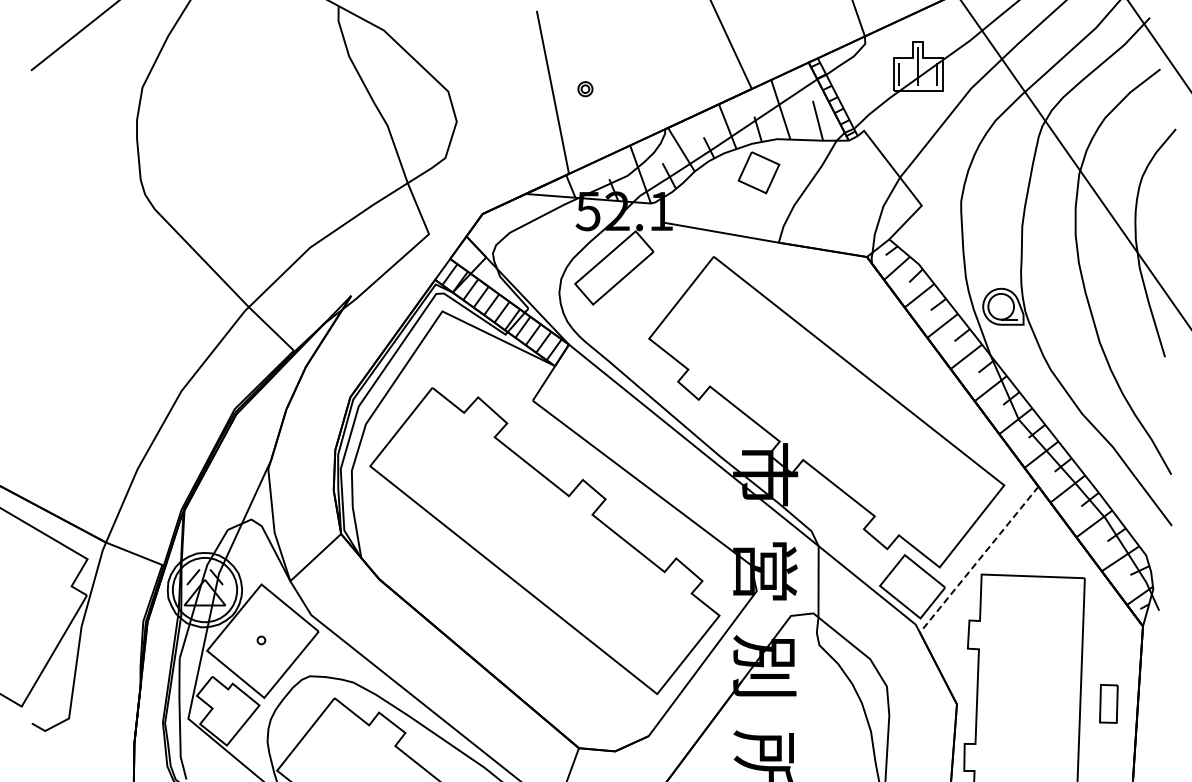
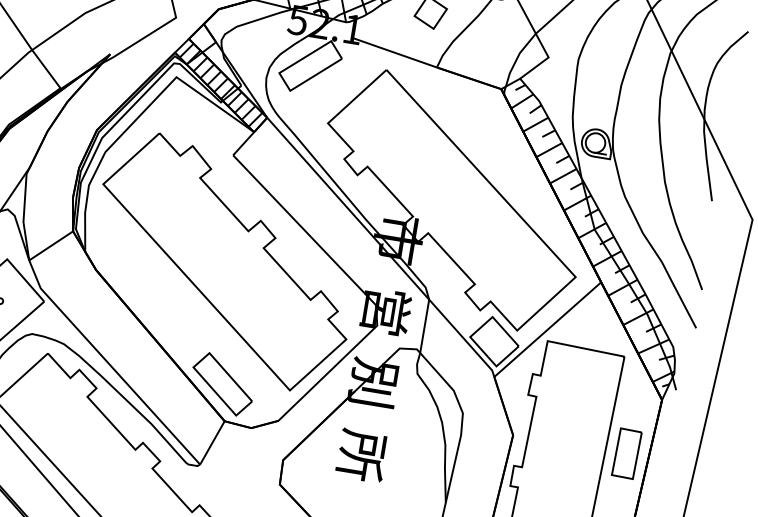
line: (978, 560) -> (547, 330), dashed -> solid
part: (567, 700) -> (221, 384), added
part: (1108, 703) -> (626, 453), size x1.67

